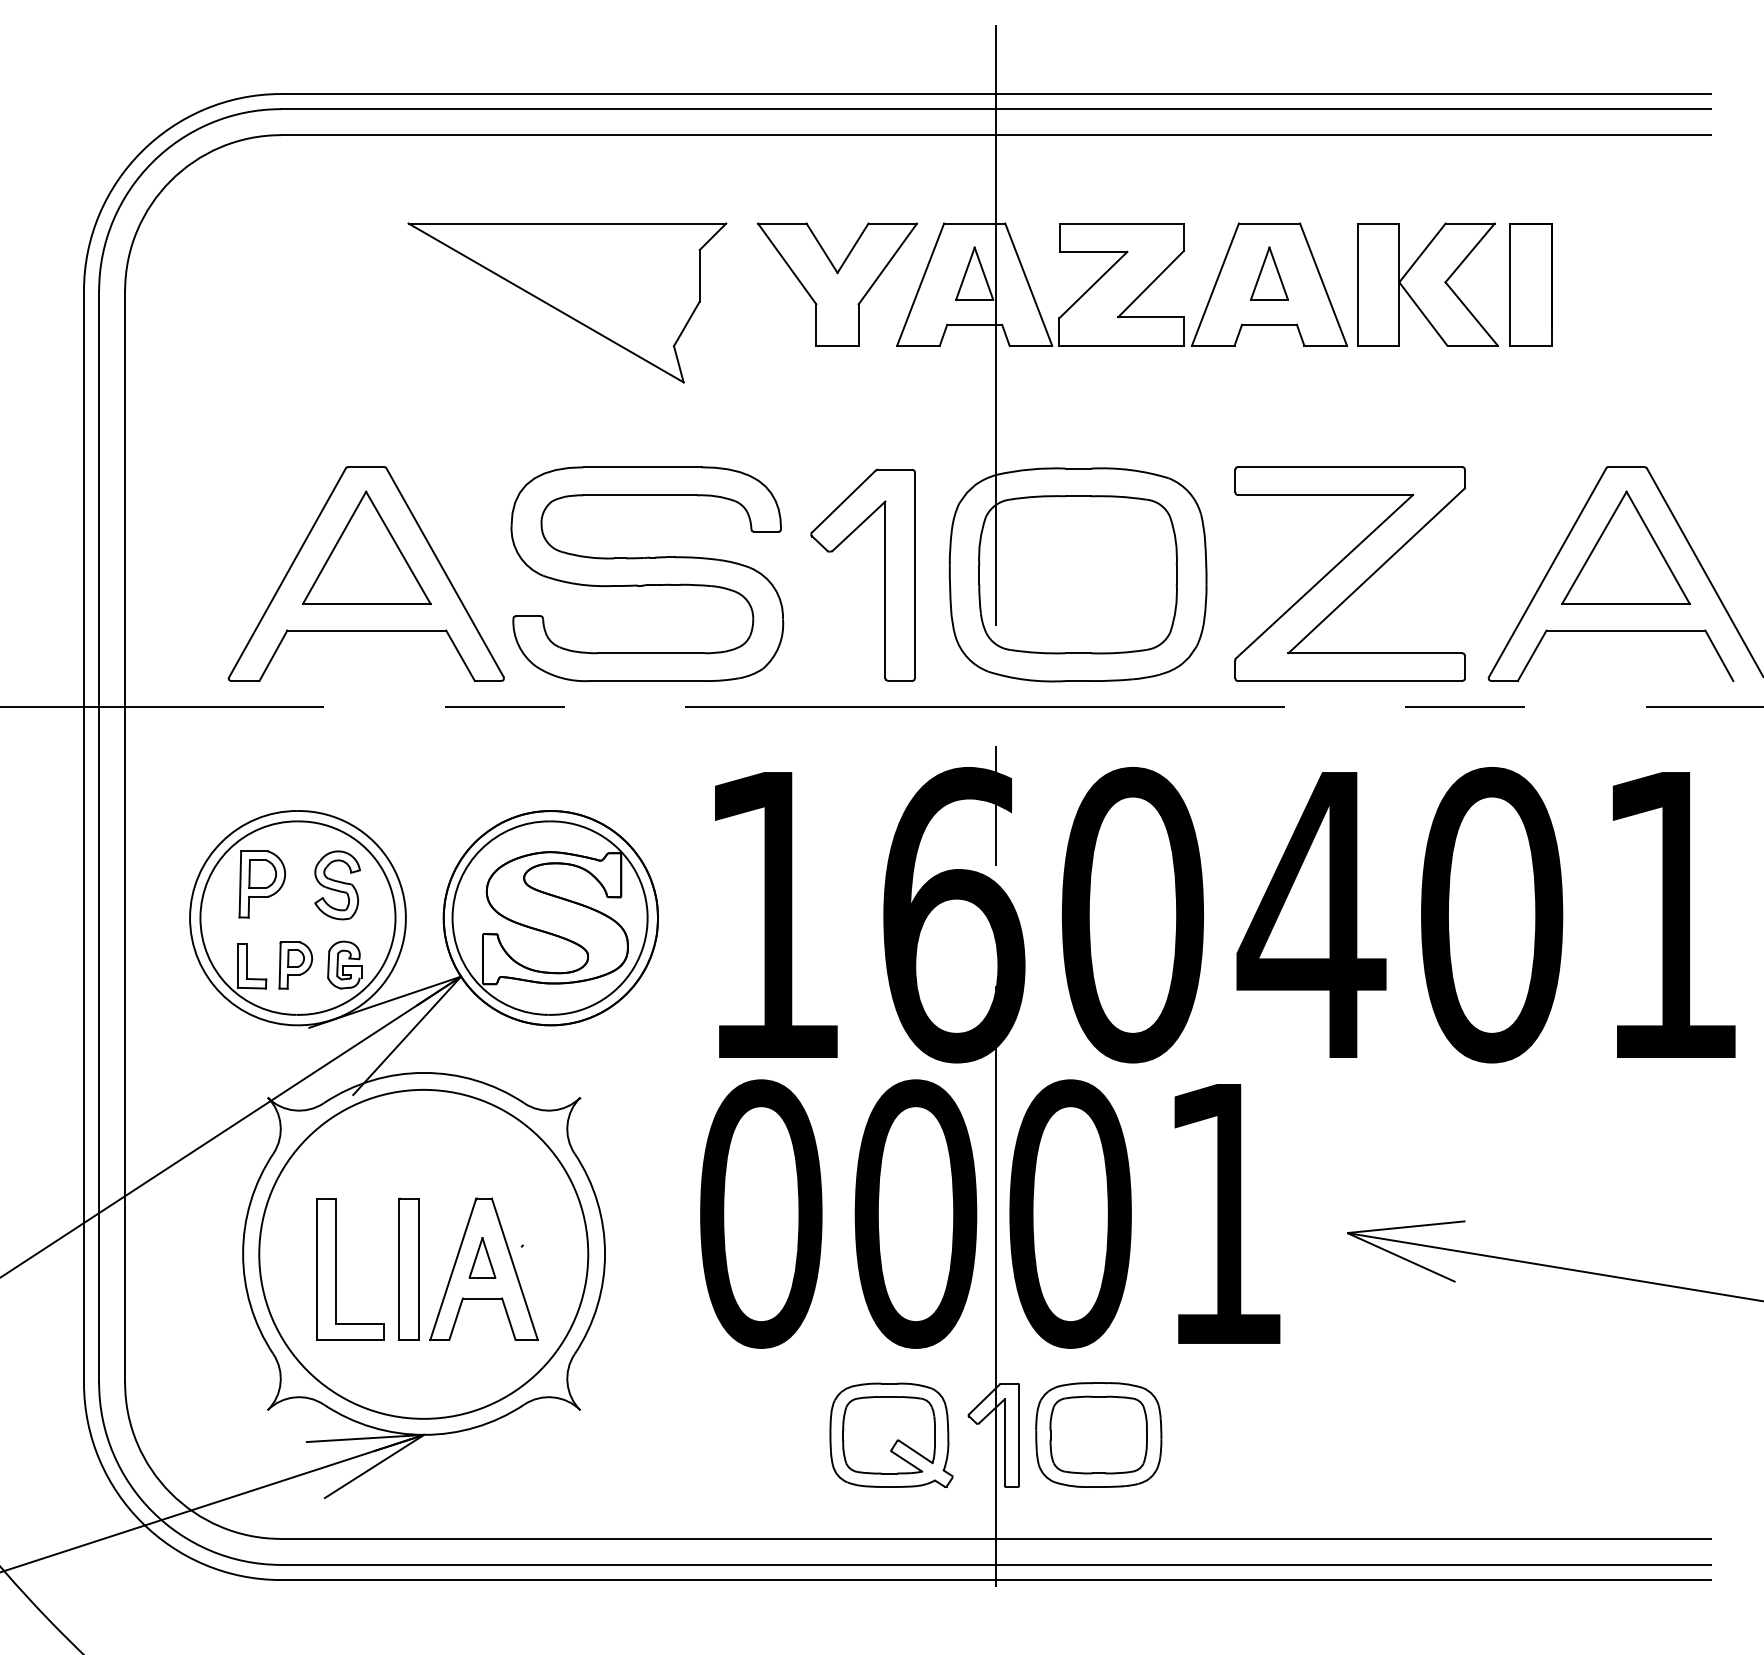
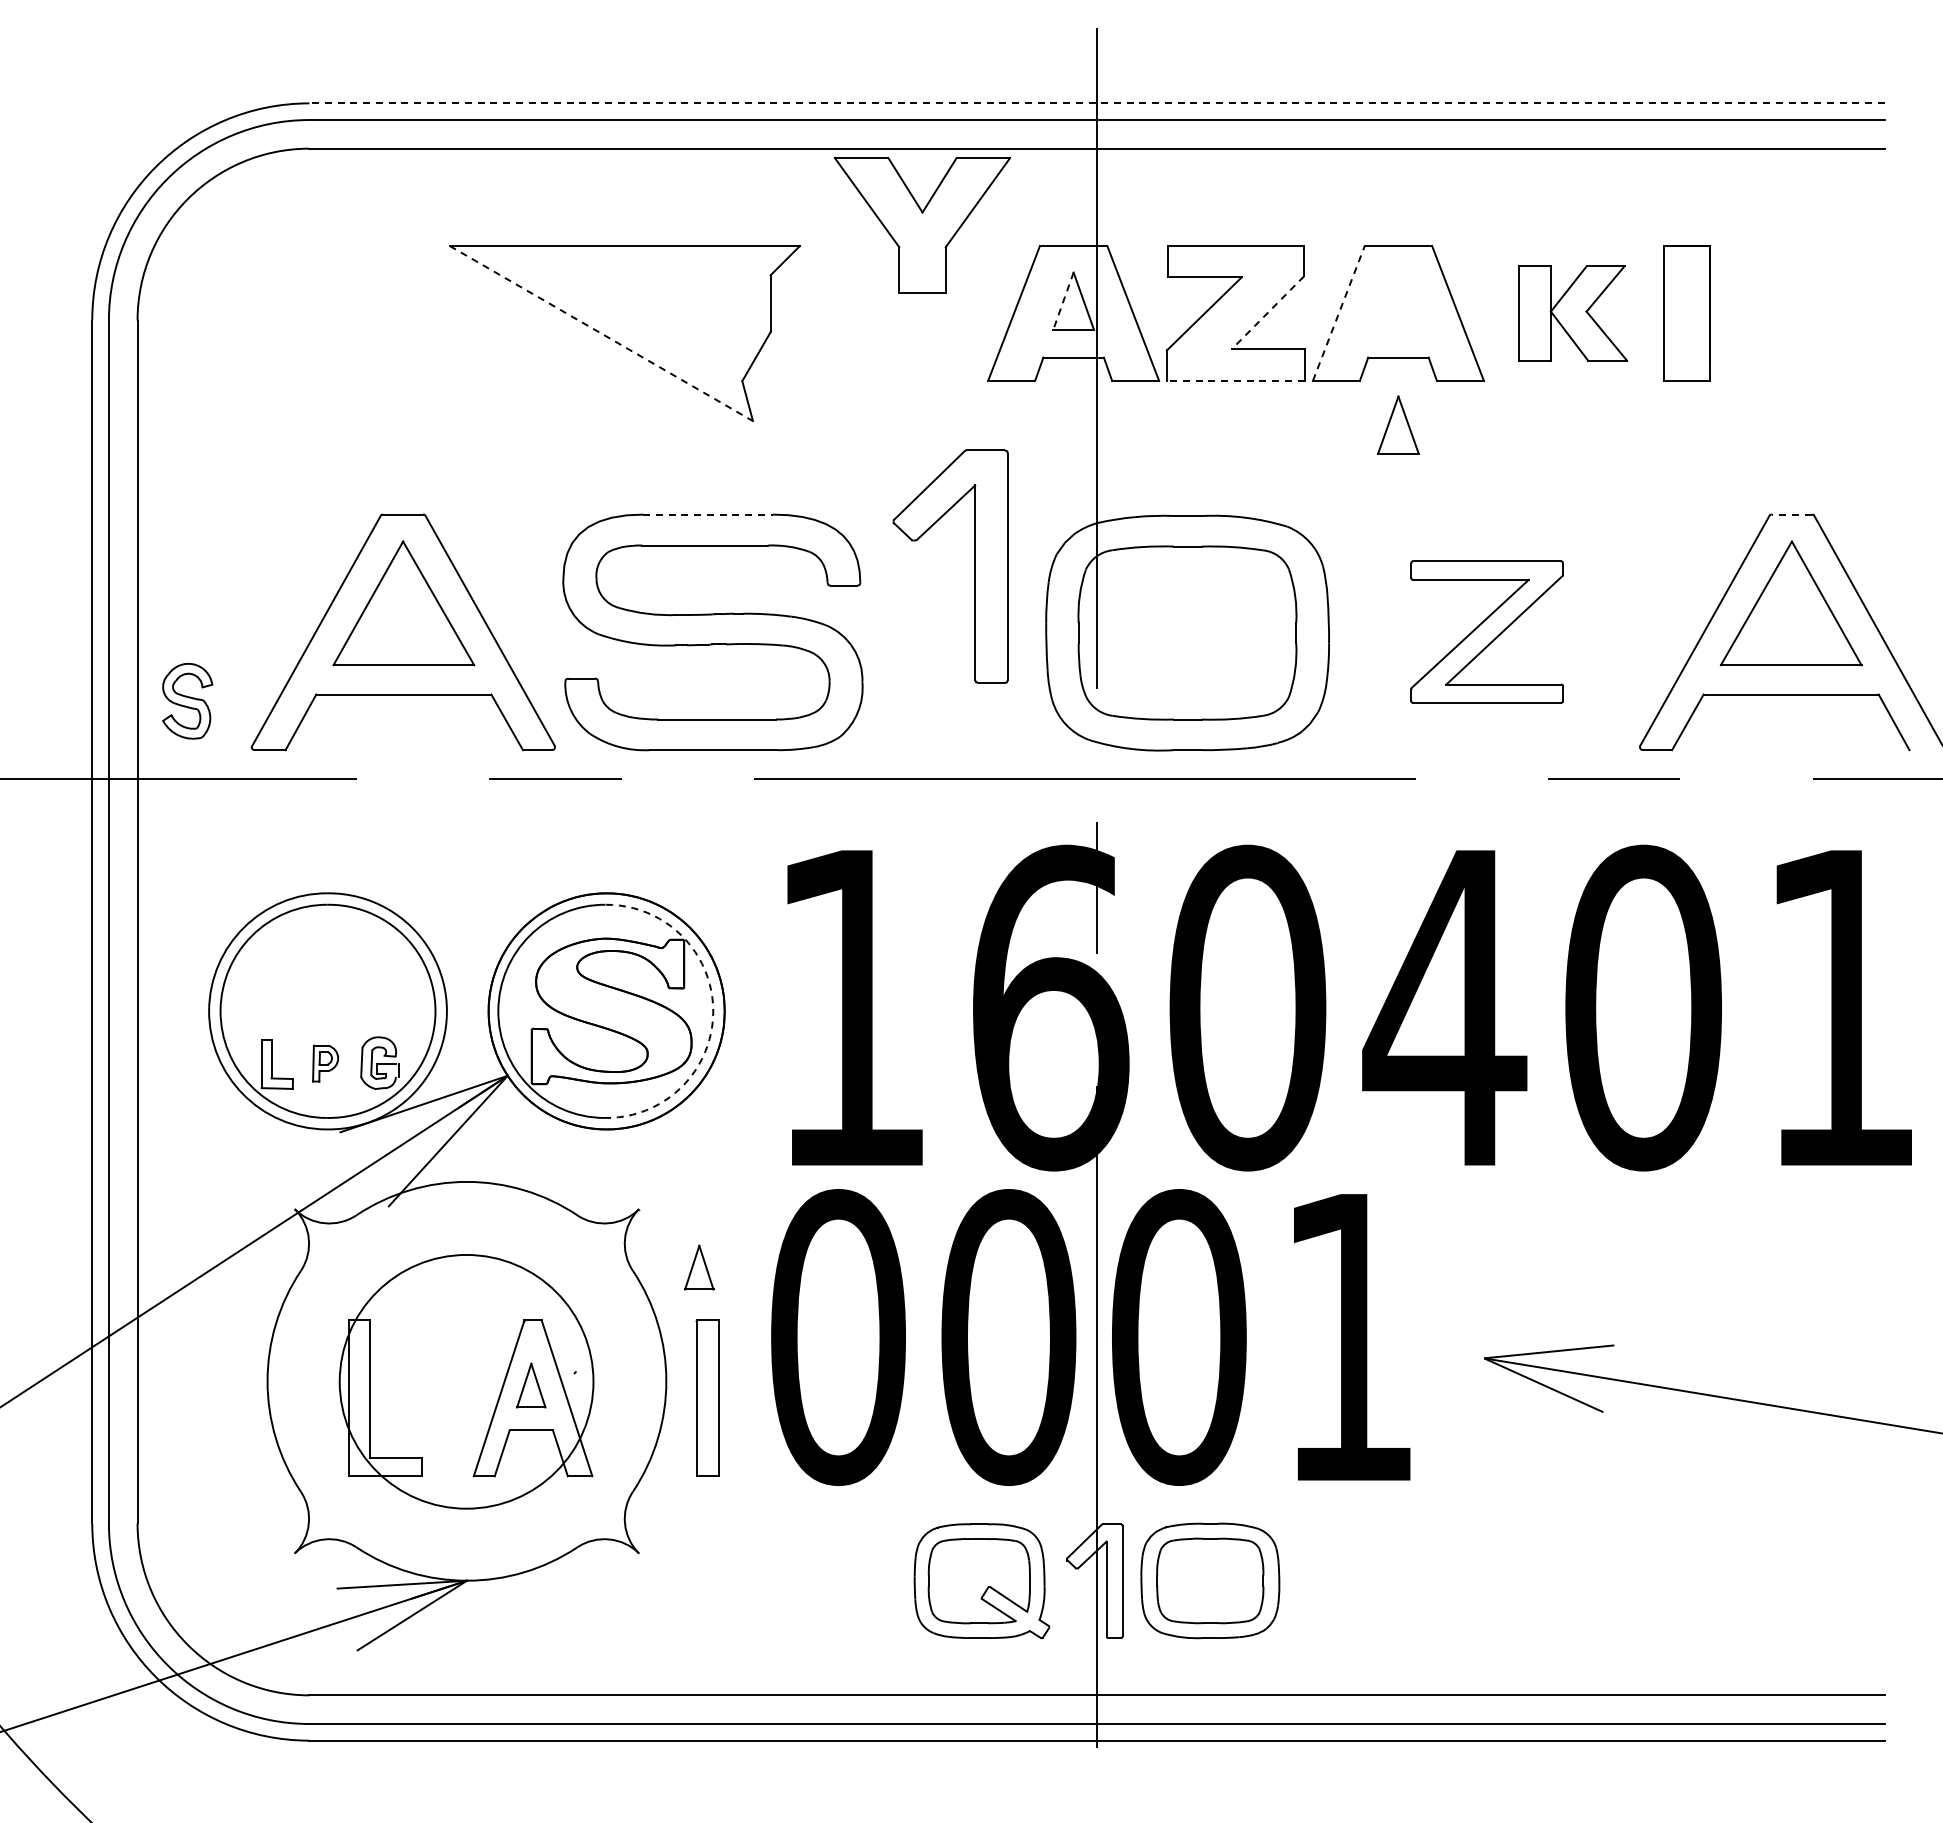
line: (996, 94) -> (1097, 103), solid -> dashed
part: (1269, 272) -> (1398, 424), moved
line: (965, 273) -> (1063, 301), solid -> dashed
line: (1215, 283) -> (1339, 312), solid -> dashed
part: (837, 284) -> (922, 225), moved
line: (1150, 284) -> (1267, 313), solid -> dashed
part: (1427, 284) -> (1572, 313), size x0.7
line: (546, 302) -> (601, 333), solid -> dashed
line: (1121, 345) -> (1235, 380), solid -> dashed
line: (642, 467) -> (707, 514), solid -> dashed
line: (1626, 467) -> (1791, 514), solid -> dashed
part: (1349, 573) -> (1486, 631), size x0.6
part: (884, 575) -> (974, 566), moved
part: (262, 884) -> (288, 974), removed
part: (337, 884) -> (187, 700), moved
arc: (647, 919) -> (713, 1012), solid -> dashed
part: (295, 965) -> (325, 1063), size x0.7
part: (635, 1150) -> (699, 1267), added
circle: (423, 1254) -> (466, 1381), size x0.7
part: (409, 1268) -> (707, 1397), moved

